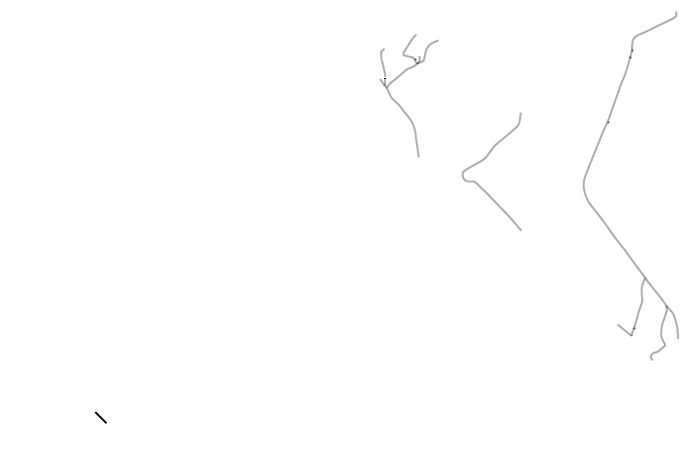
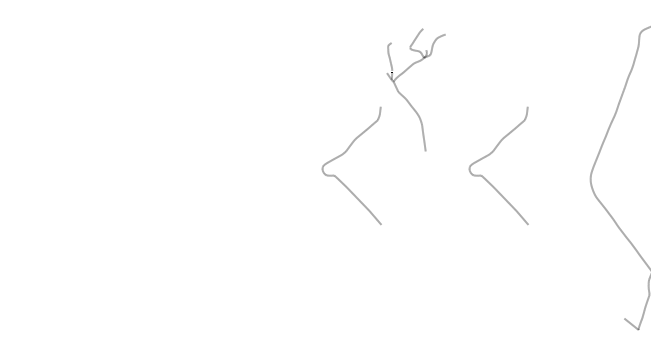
curve: (335, 161) -> (342, 155), added

